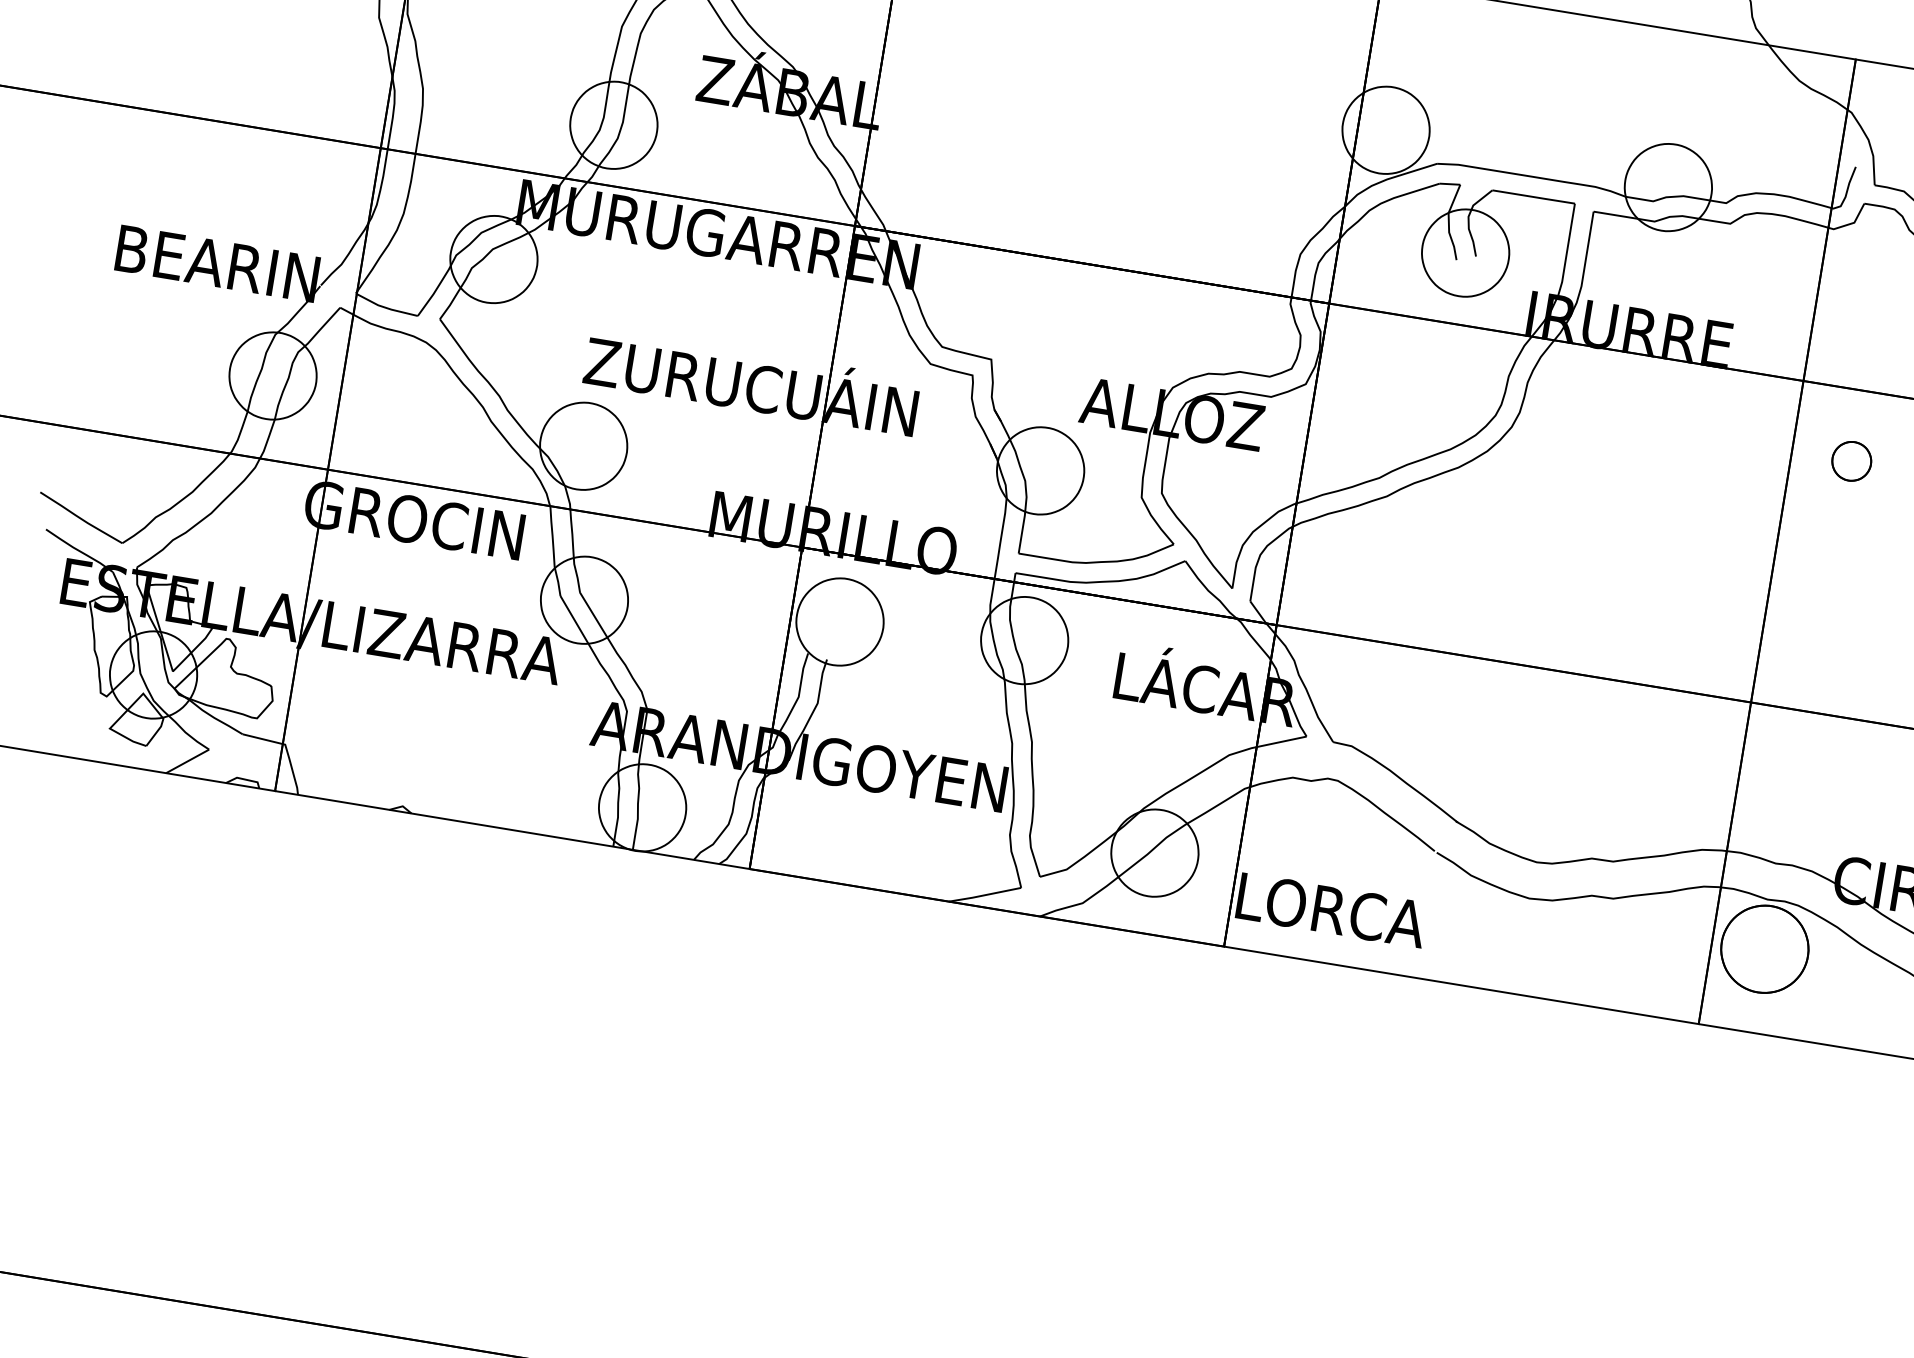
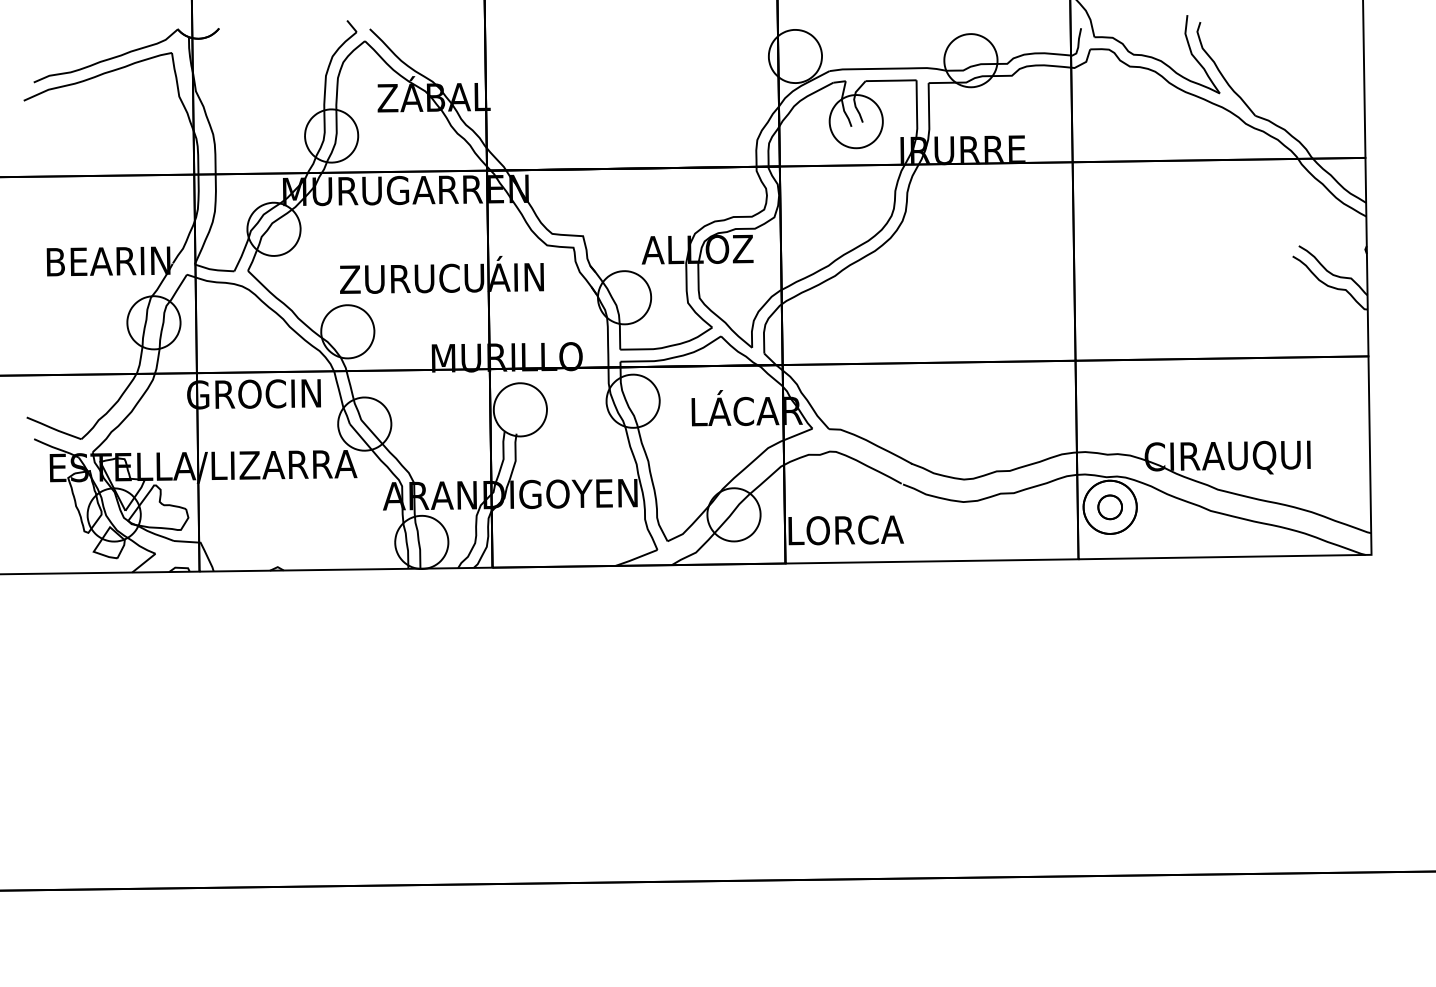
part: (1850, 461) -> (1109, 507), moved

